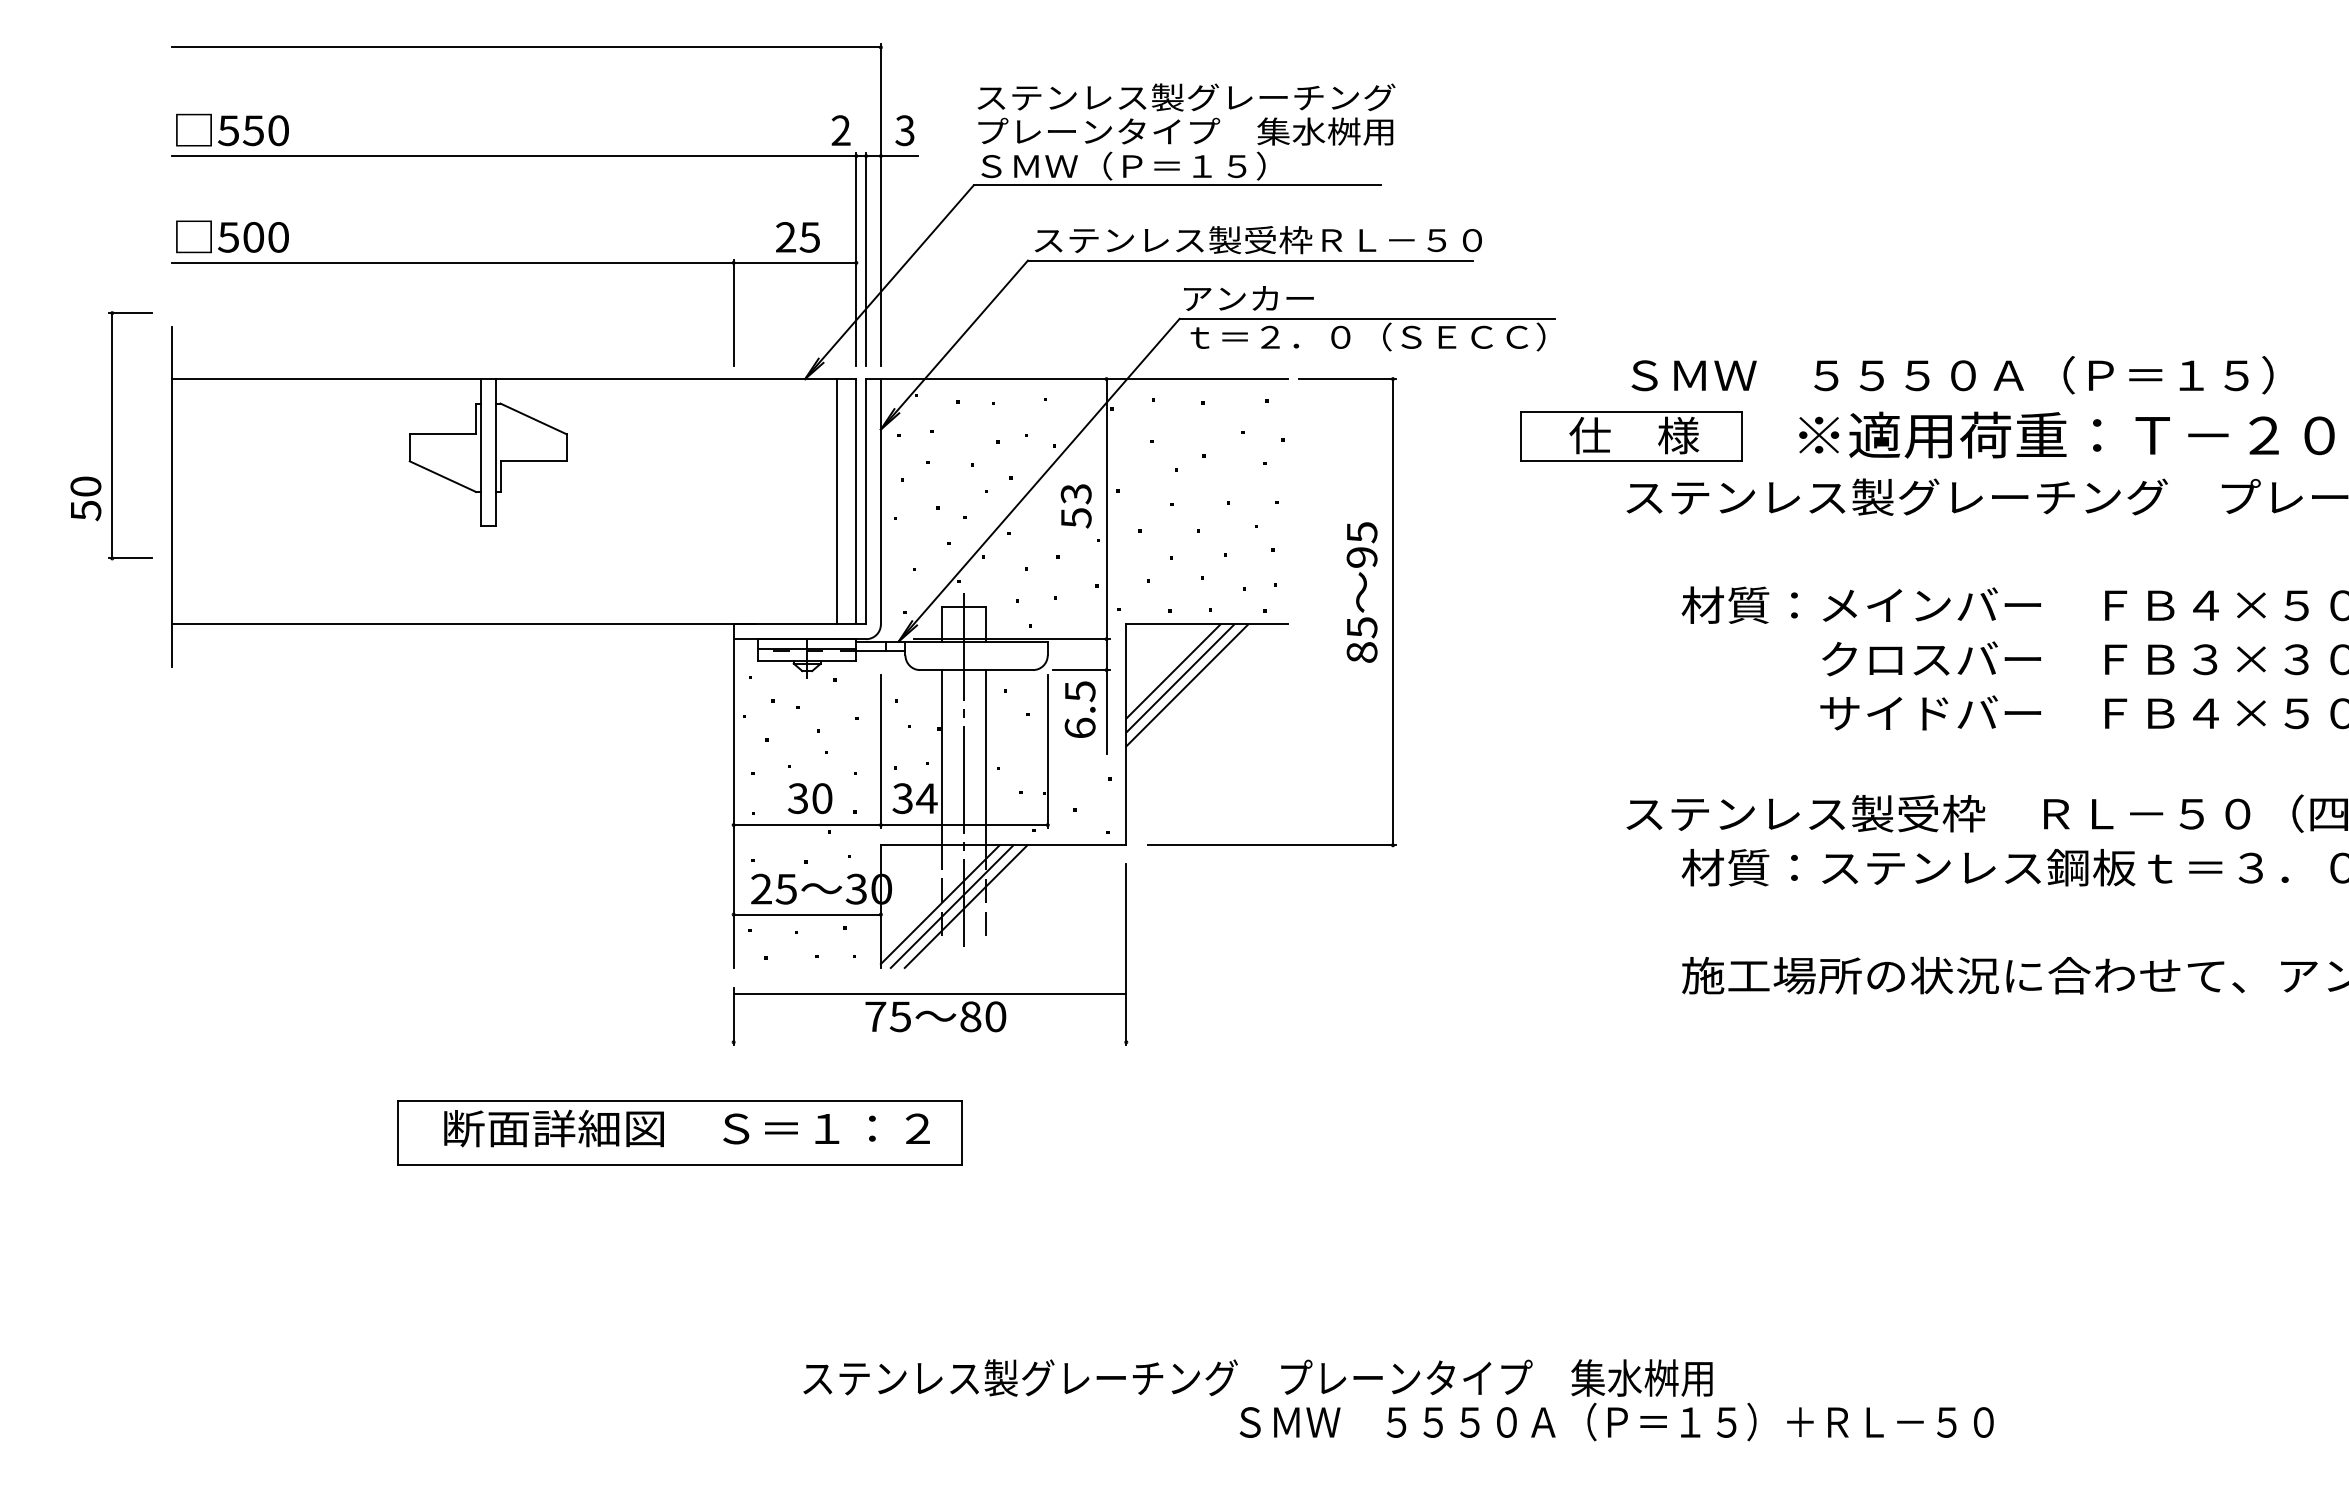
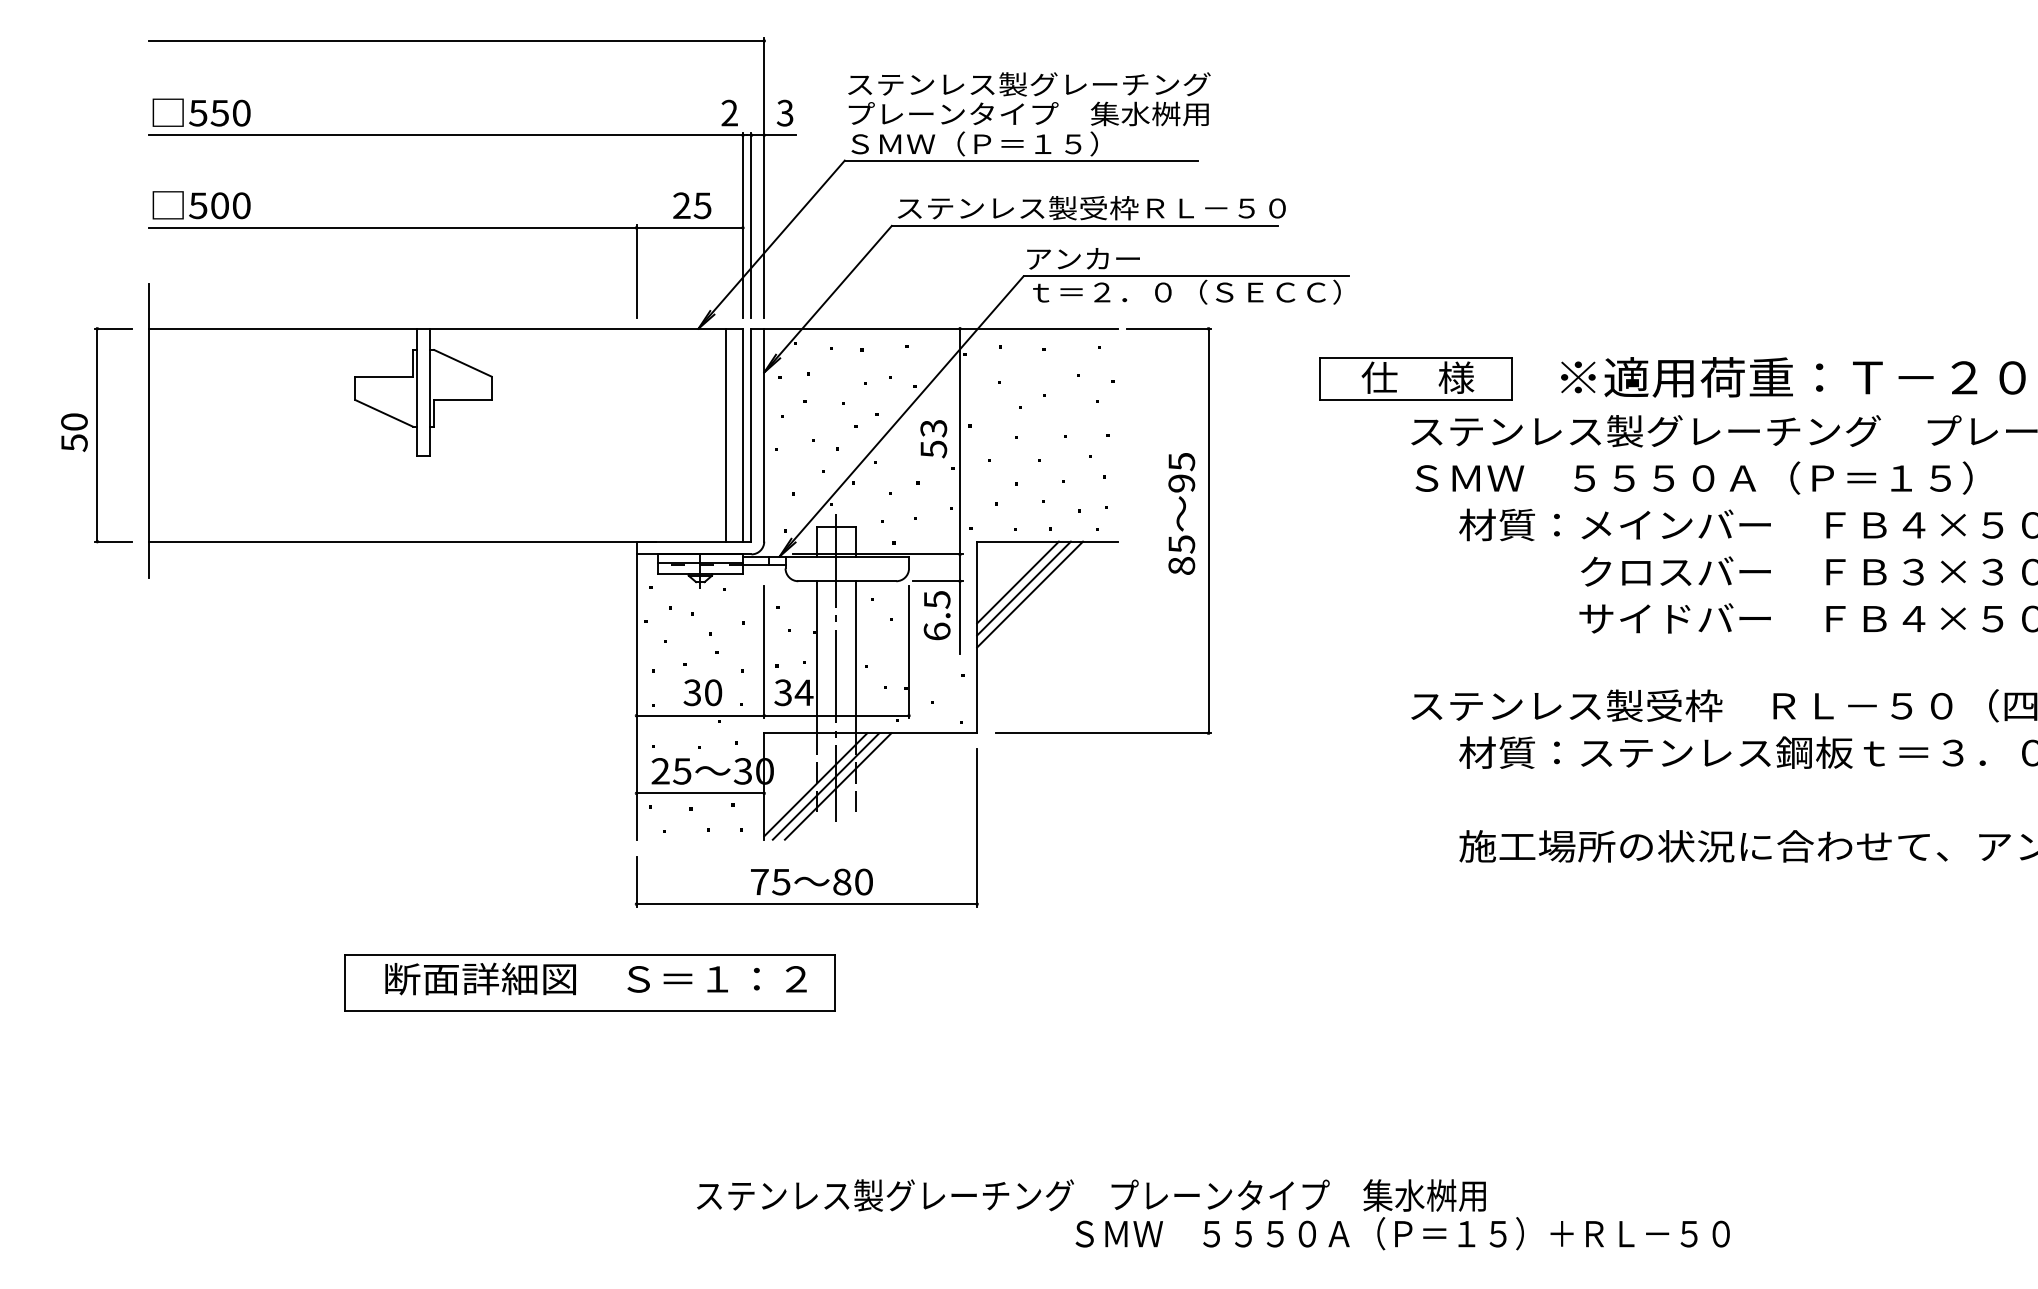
text: (1952, 375) -> (1694, 478), moved
part: (112, 435) -> (97, 434), moved
line: (929, 994) -> (806, 904), moved

